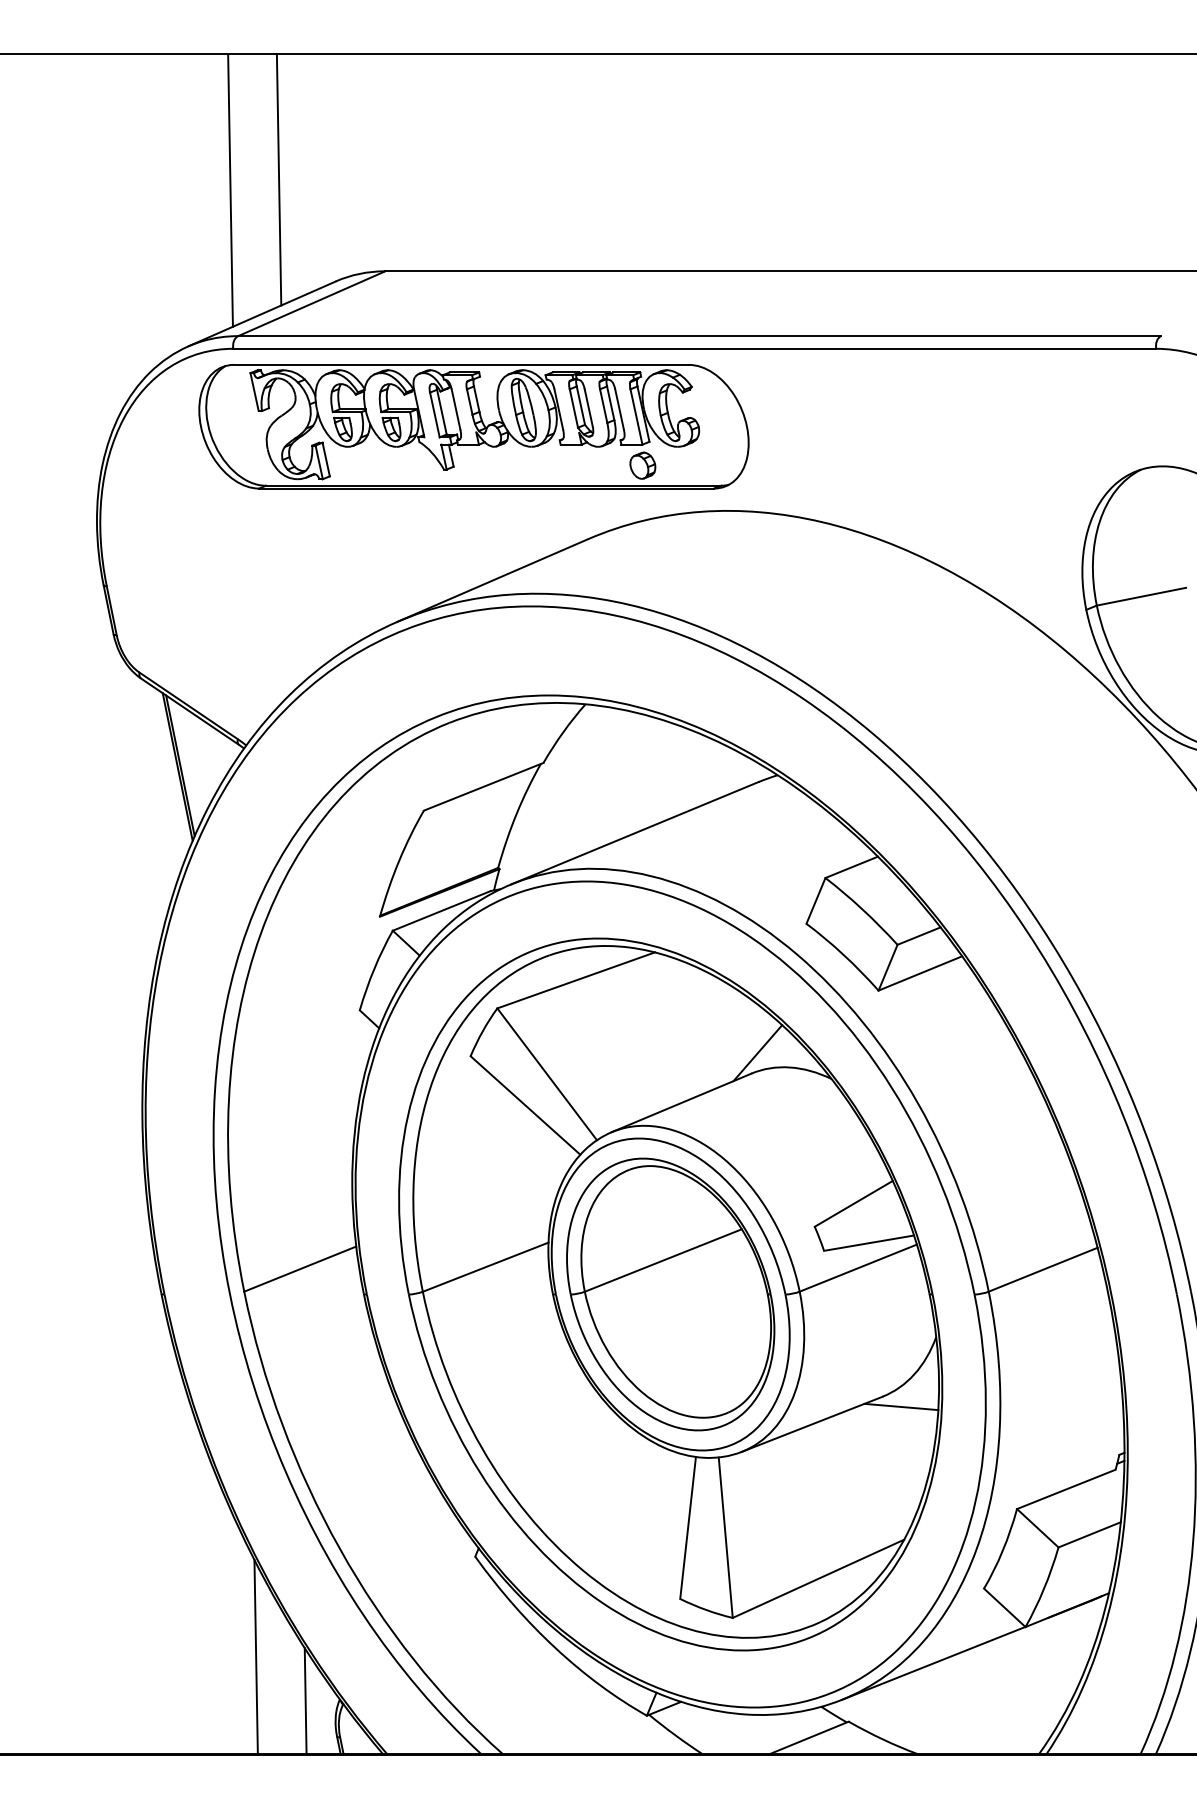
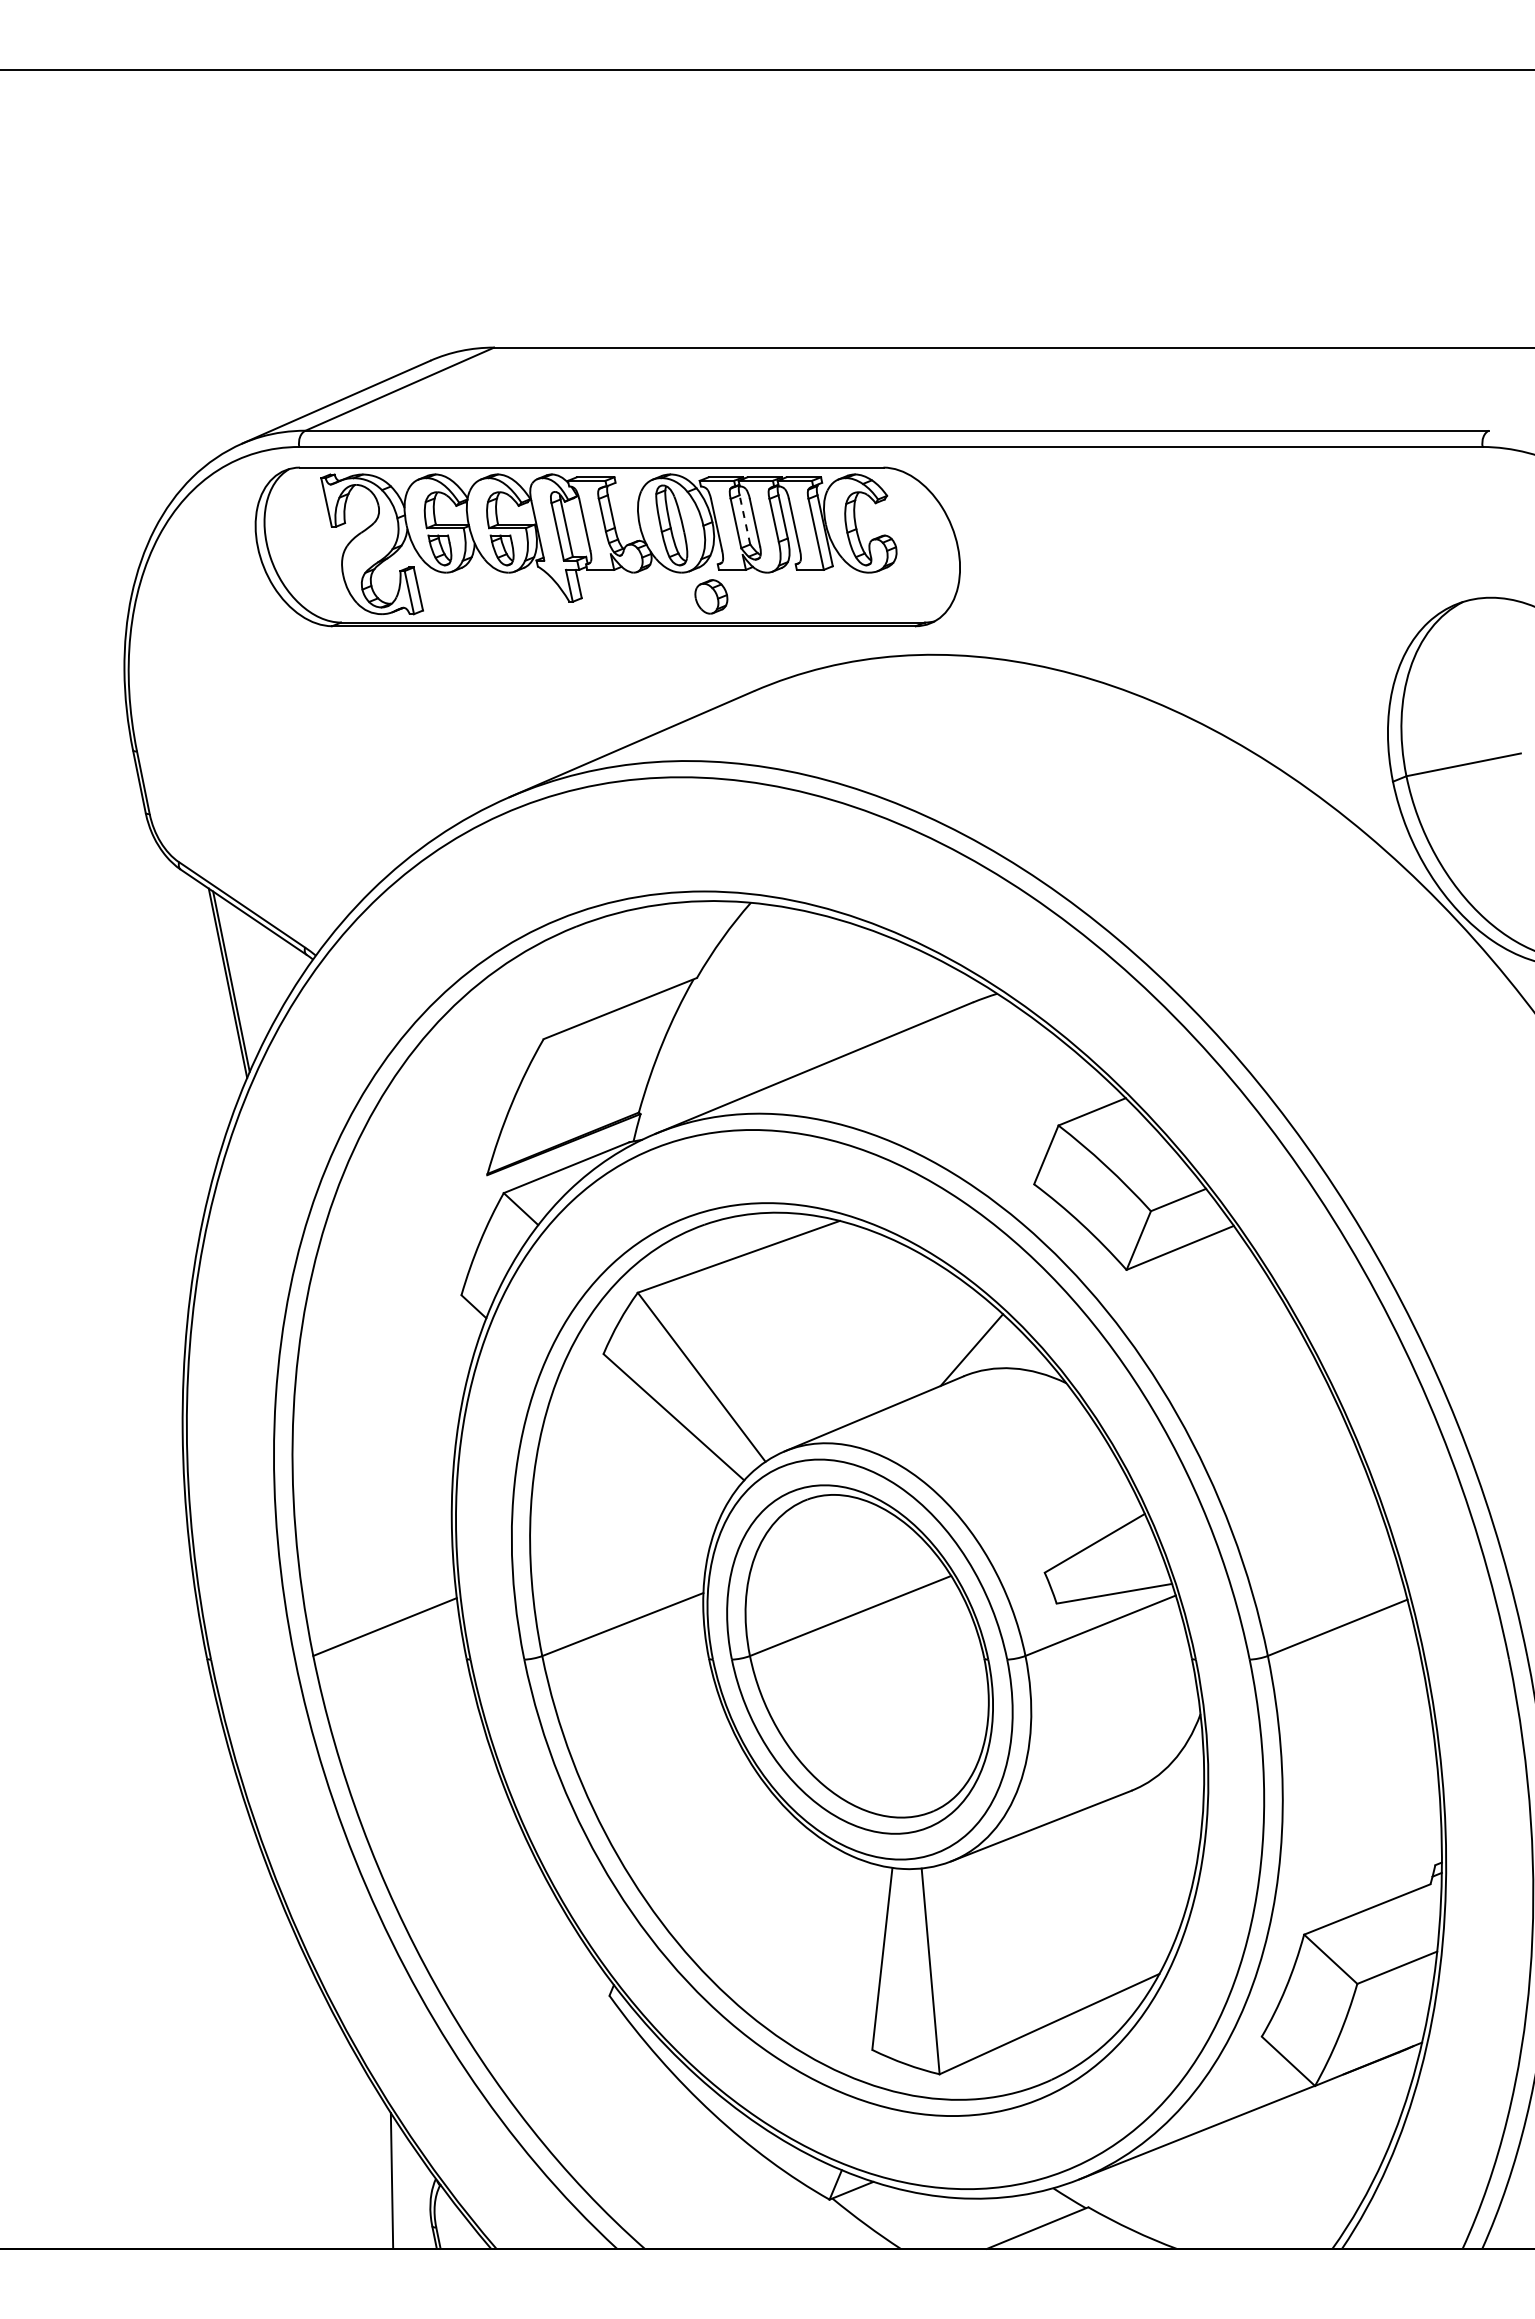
line: (278, 179) -> (357, 230), removed
line: (230, 190) -> (295, 243), removed
line: (580, 405) -> (744, 519), solid -> dashed
part: (642, 465) -> (711, 596), moved
line: (901, 1406) -> (1155, 1803), removed
line: (256, 1657) -> (328, 2124), removed

